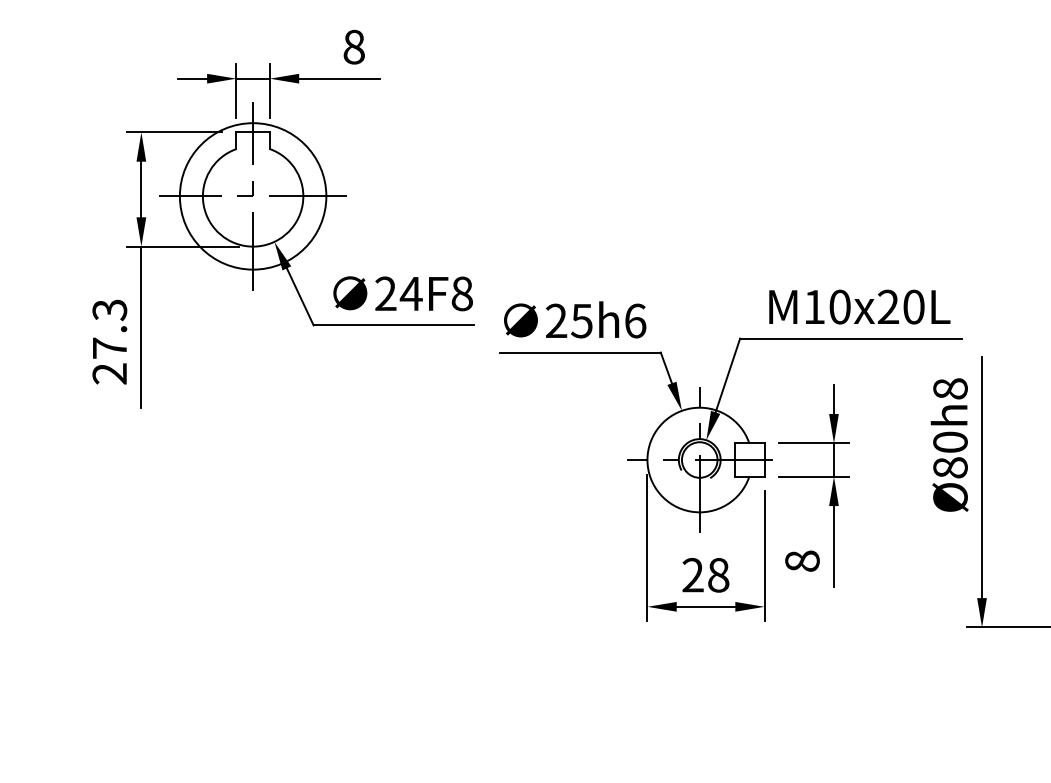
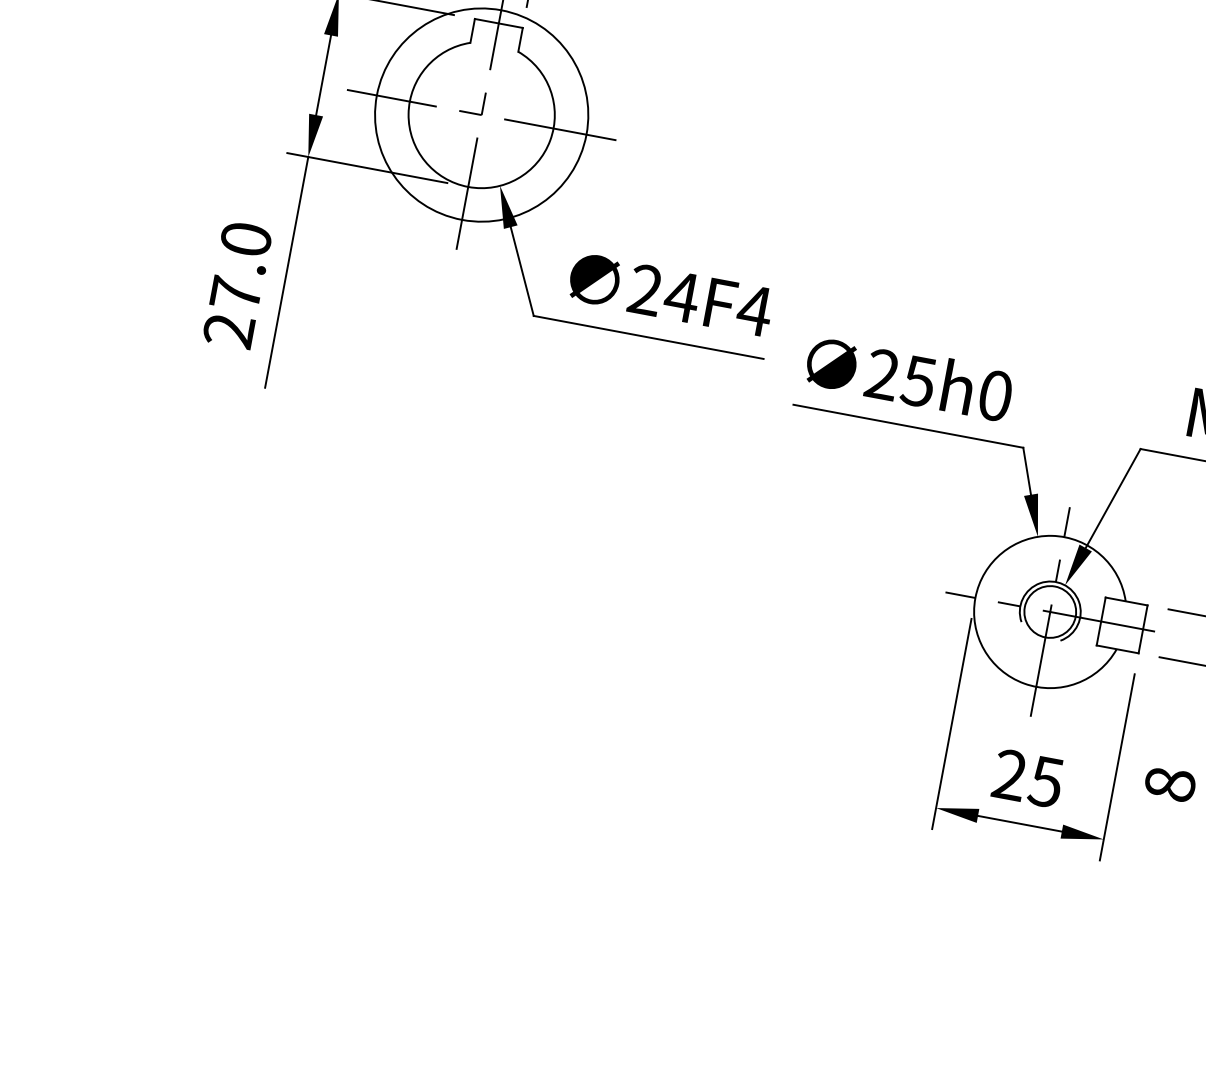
text: (461, 293) -> (753, 309), 24F8 -> 24F4
text: (109, 310) -> (245, 239), 27.3 -> 27.0
text: (635, 320) -> (995, 395), 25h6 -> 25h0
text: (718, 575) -> (1046, 782), 28 -> 25

